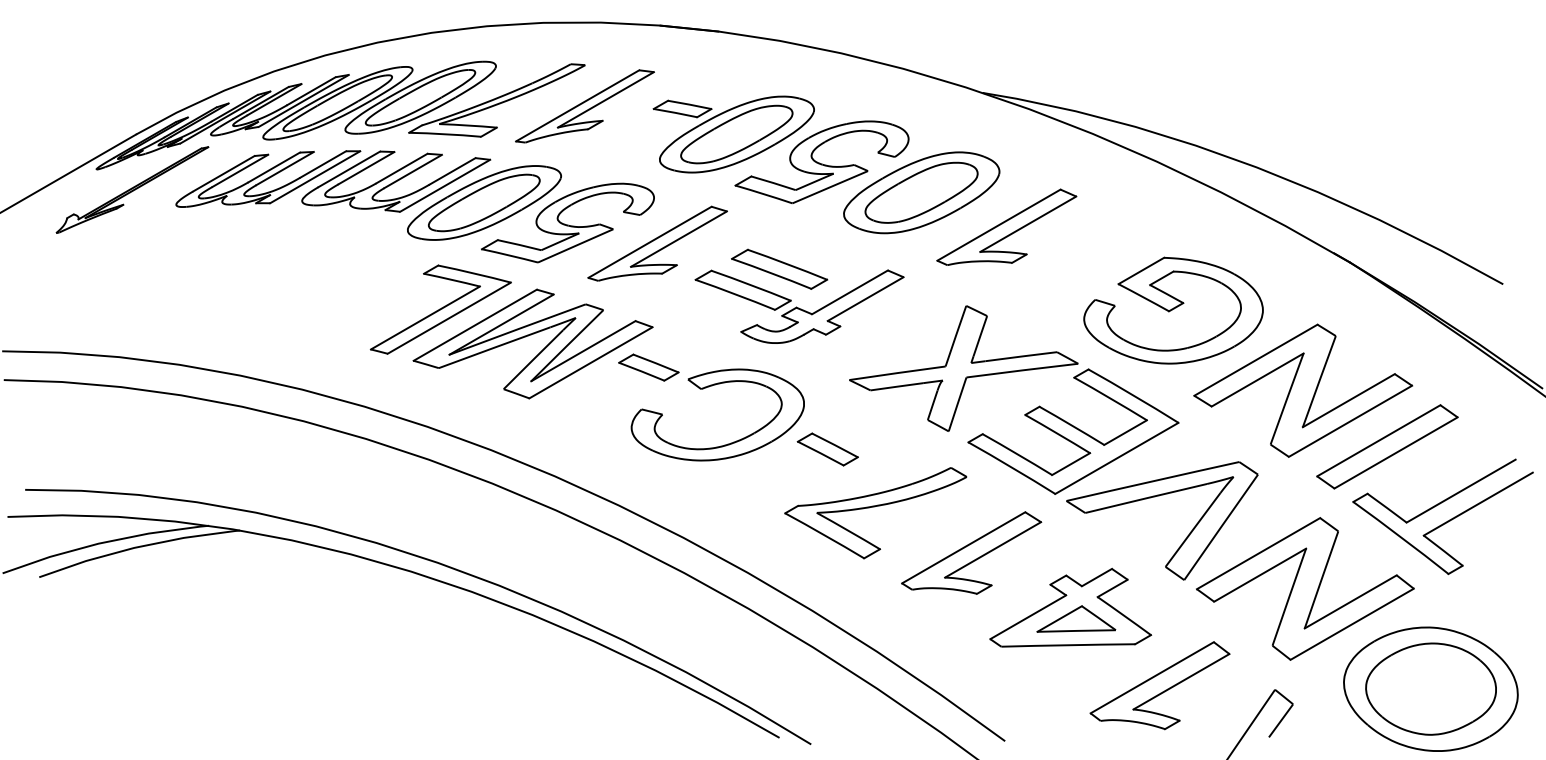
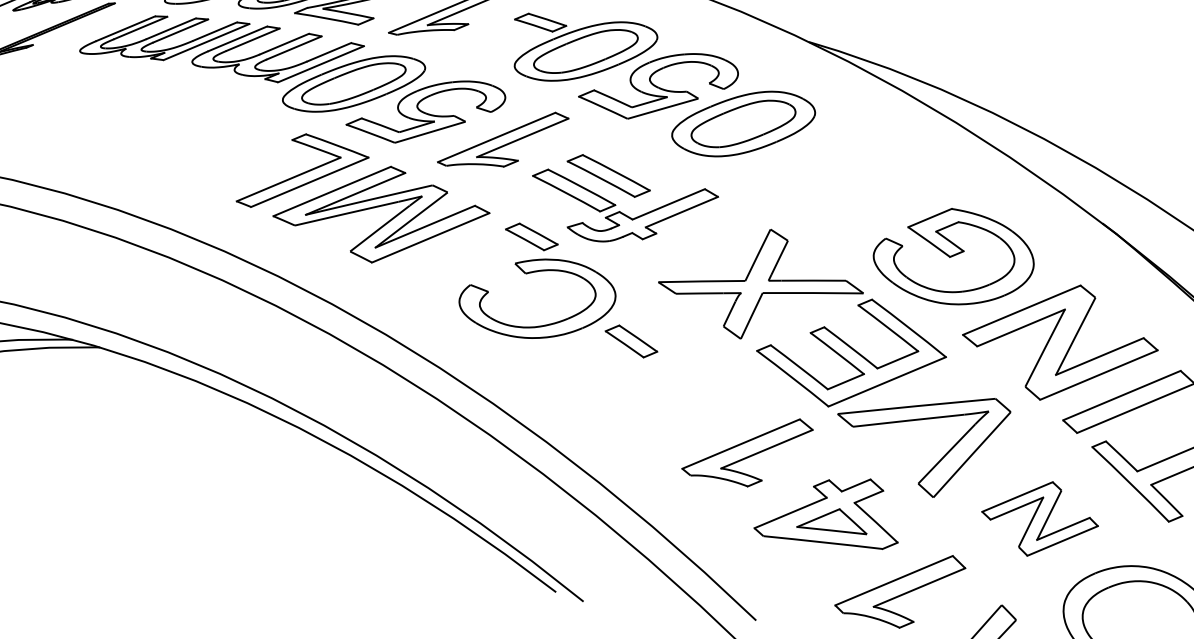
part: (1006, 226) -> (815, 163), removed
part: (648, 367) -> (531, 236), moved
part: (874, 507) -> (666, 398), removed
part: (1305, 588) -> (1040, 518), size x0.6

